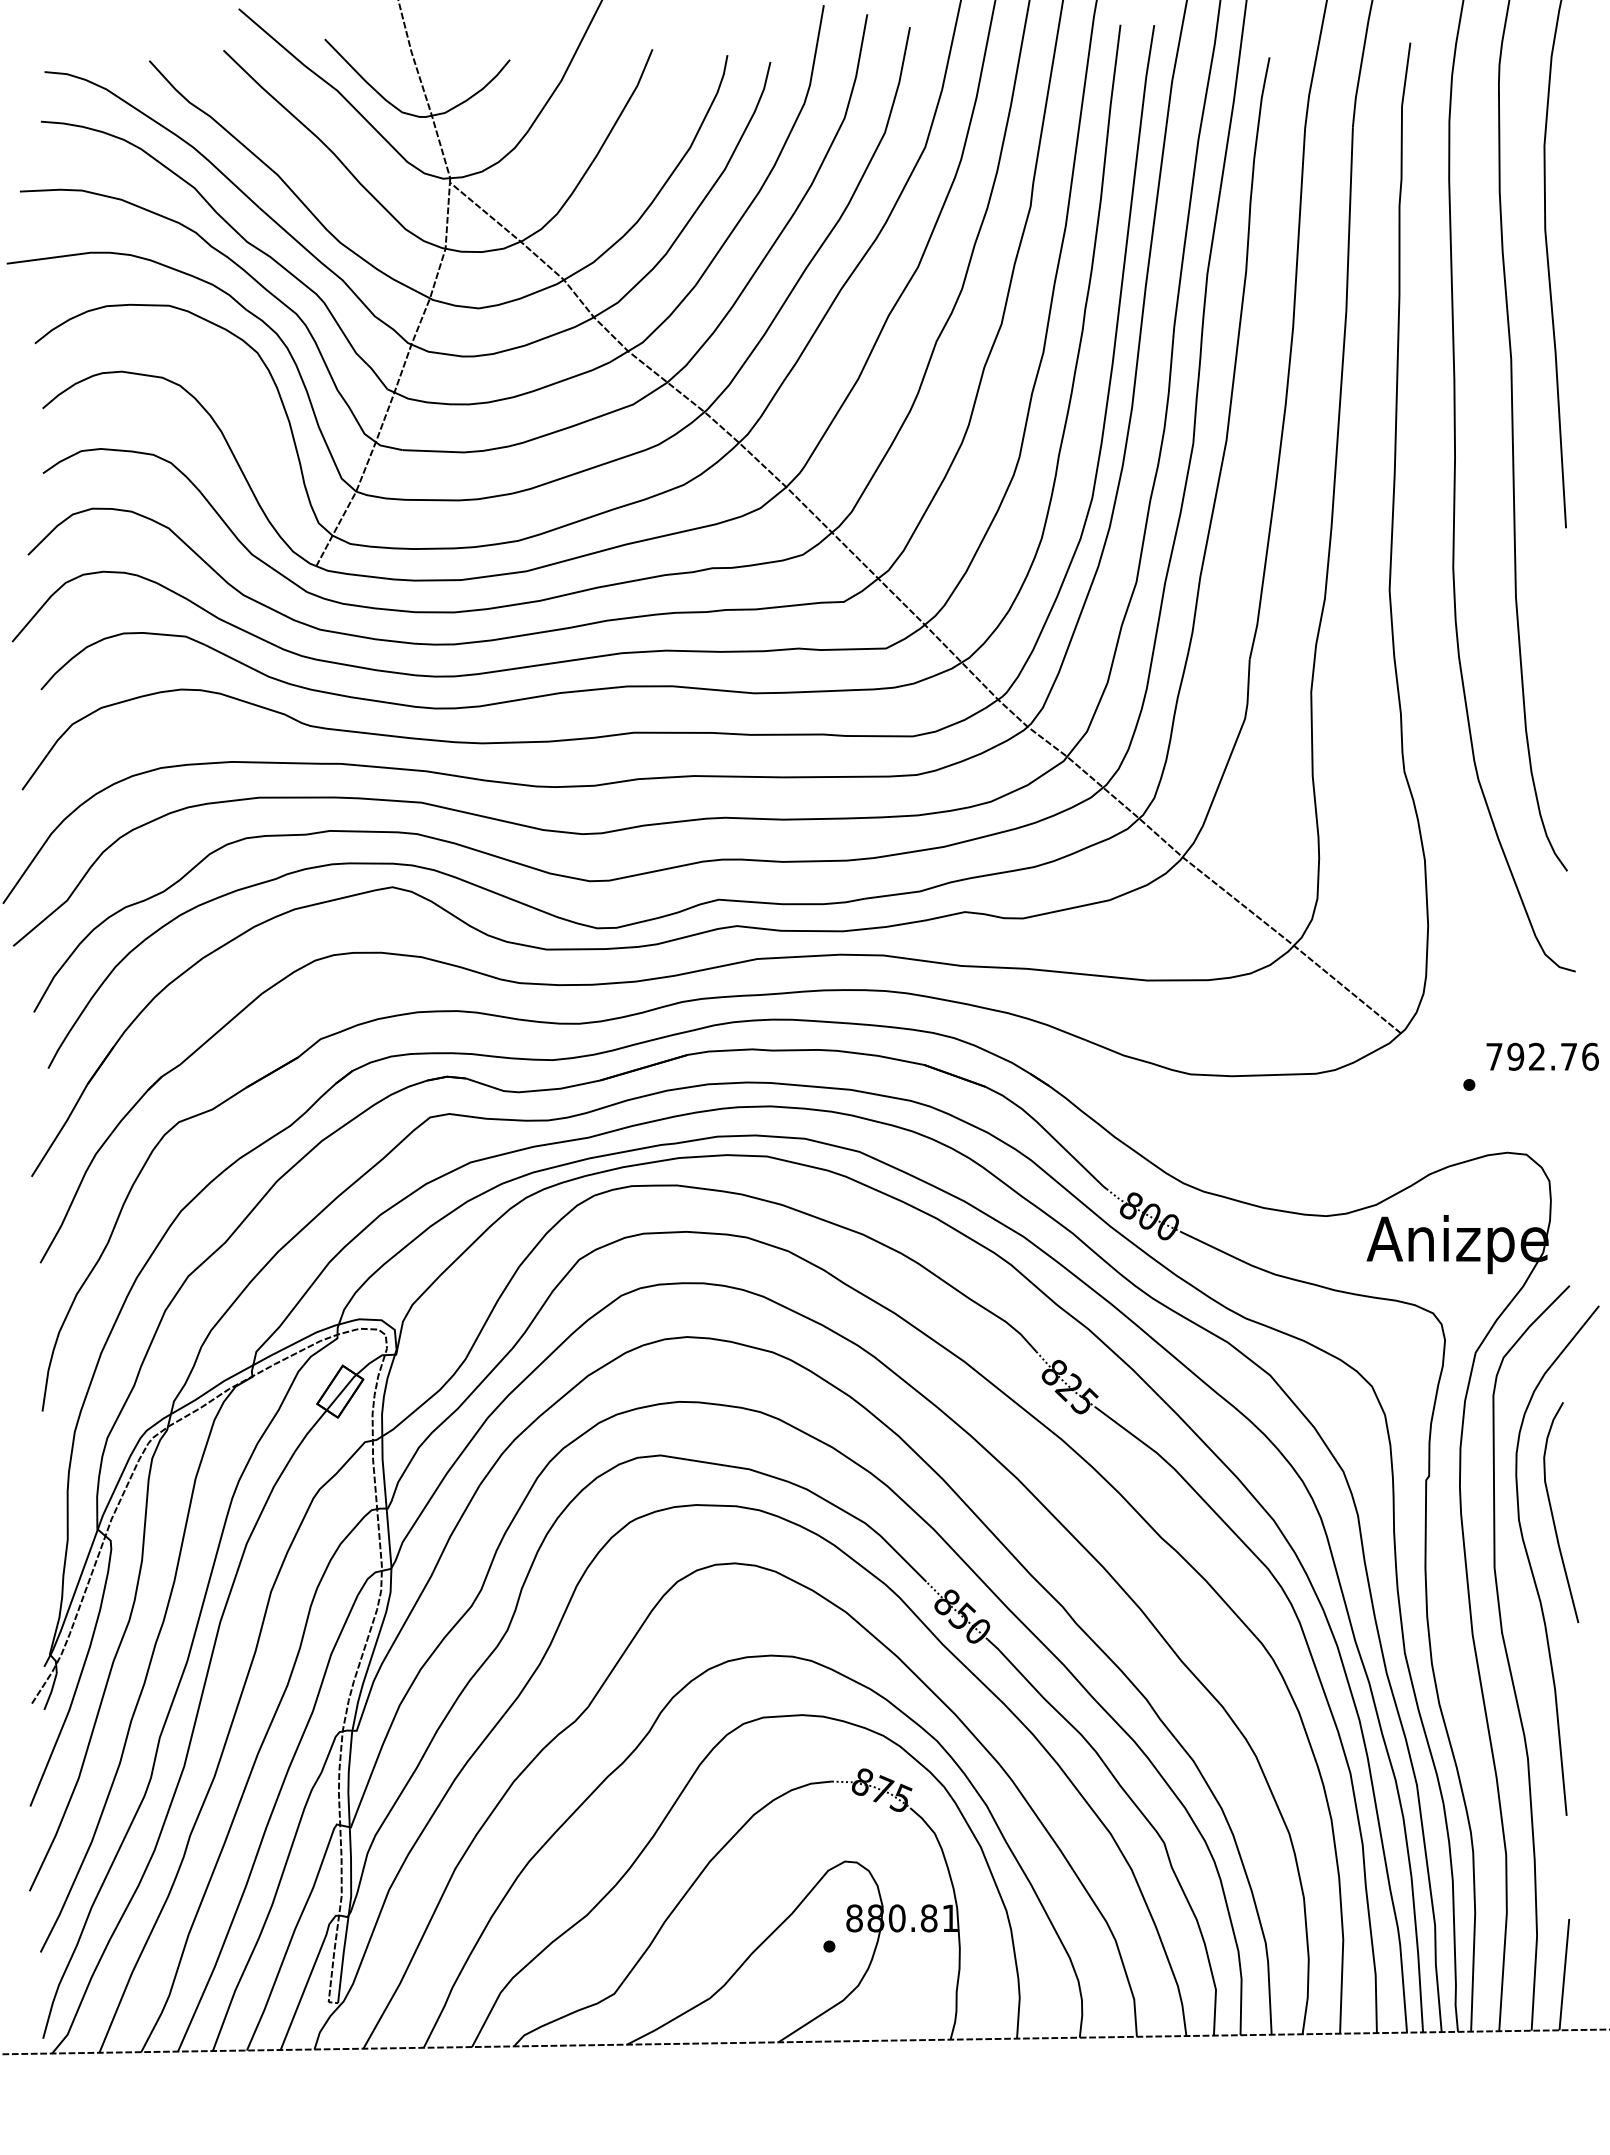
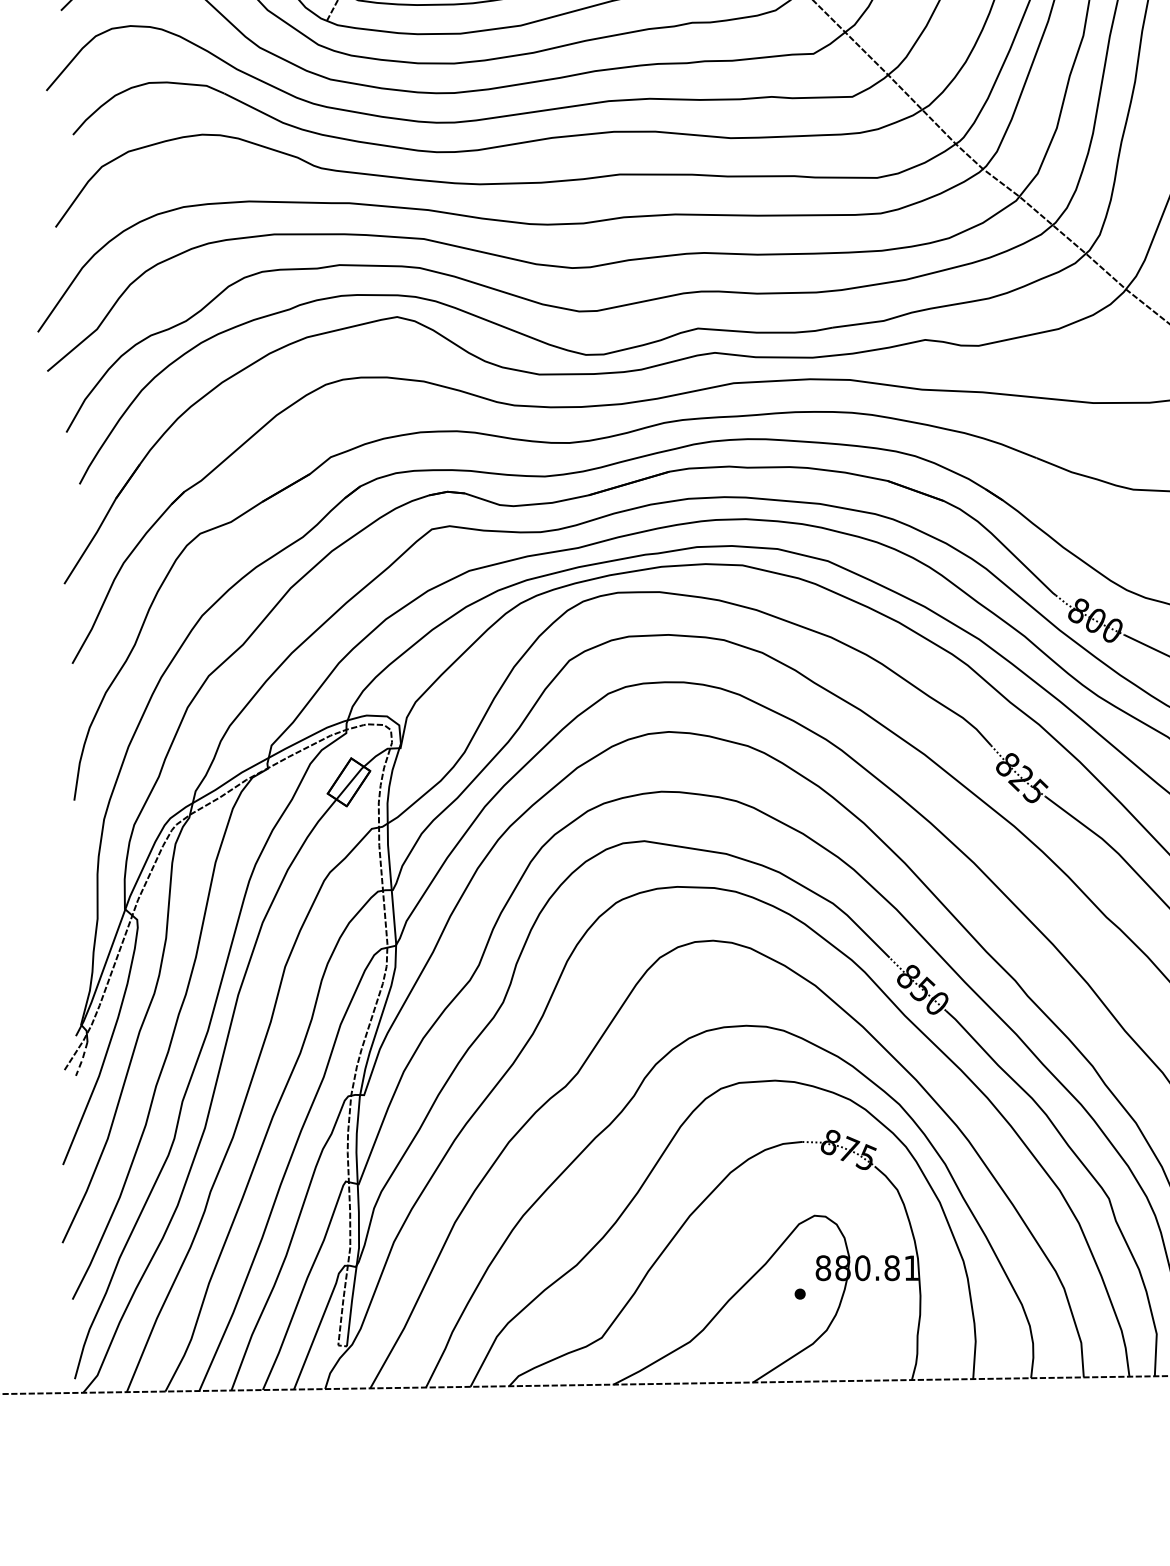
line: (51, 1691) -> (82, 1058), solid -> dashed

